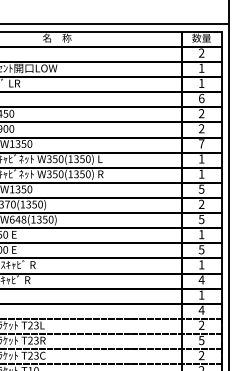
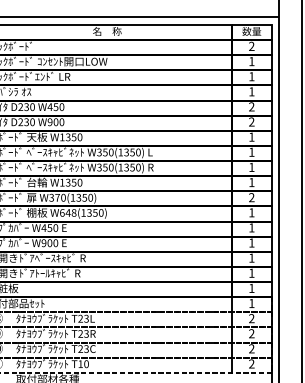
text: (201, 98) -> (251, 91), 6 -> 1
text: (201, 143) -> (251, 136), 7 -> 1
text: (201, 189) -> (251, 182), 5 -> 1
text: (201, 219) -> (251, 212), 5 -> 1
text: (201, 249) -> (251, 242), 5 -> 1
text: (201, 279) -> (251, 272), 4 -> 1
text: (201, 310) -> (251, 303), 4 -> 1
text: (201, 340) -> (251, 333), 5 -> 2

